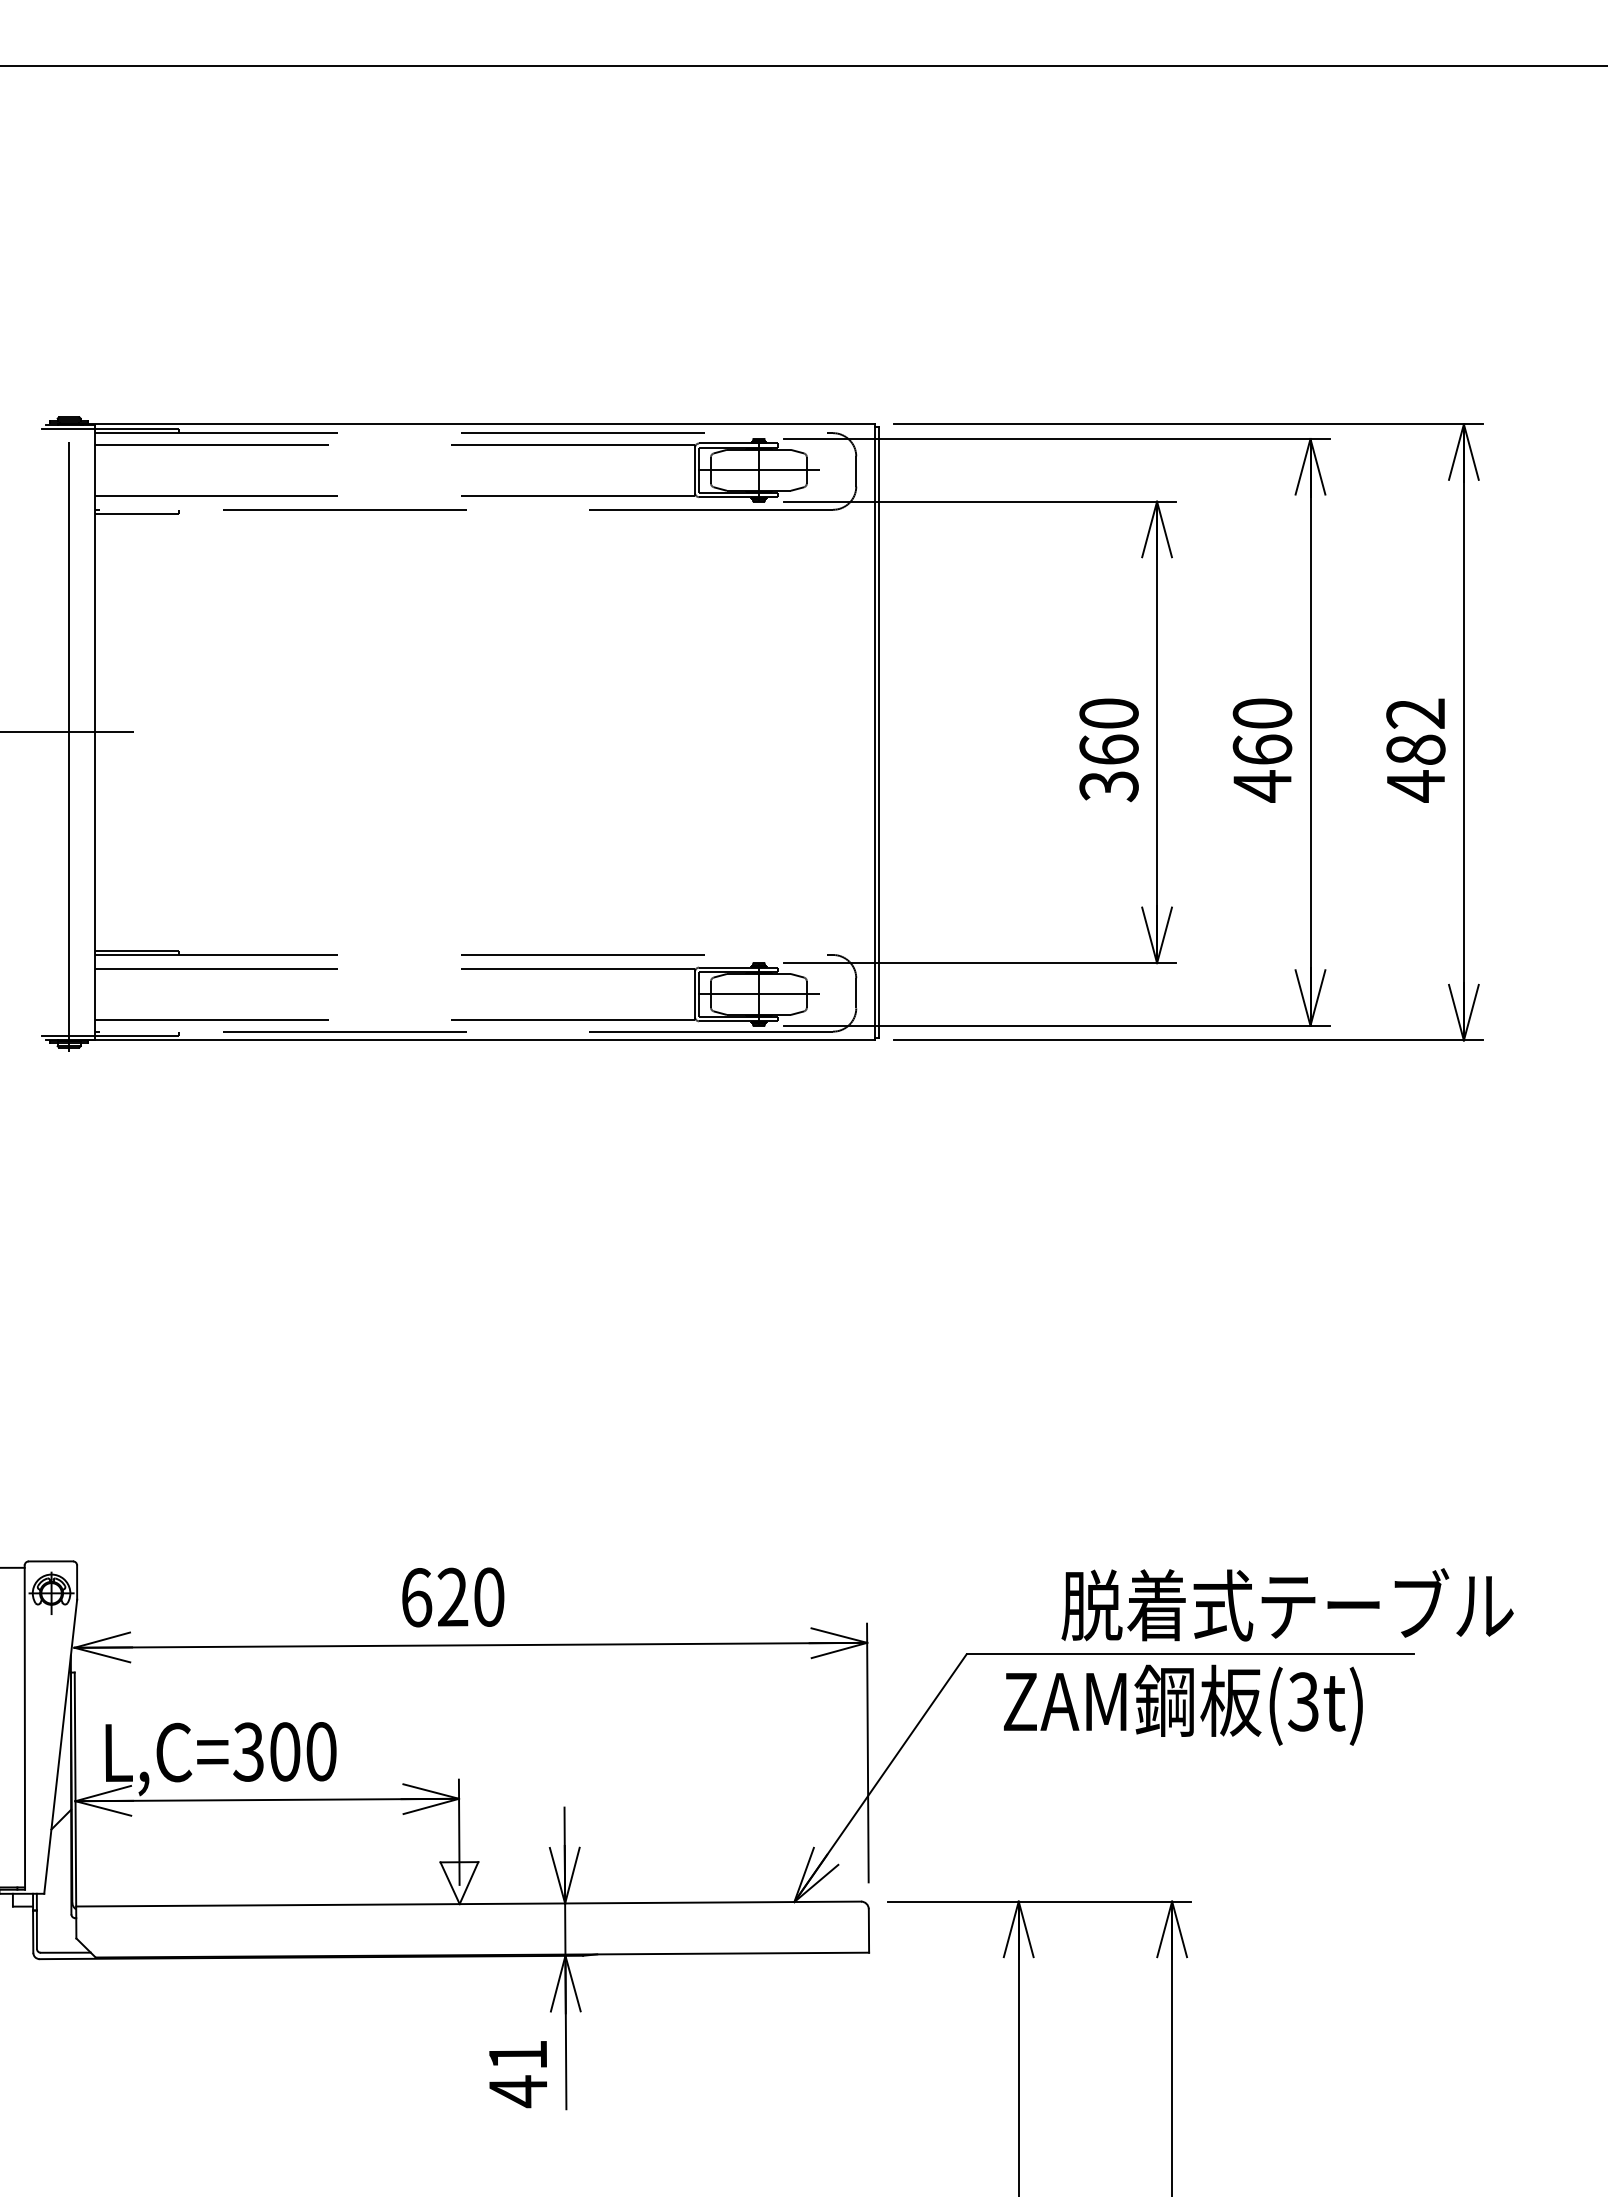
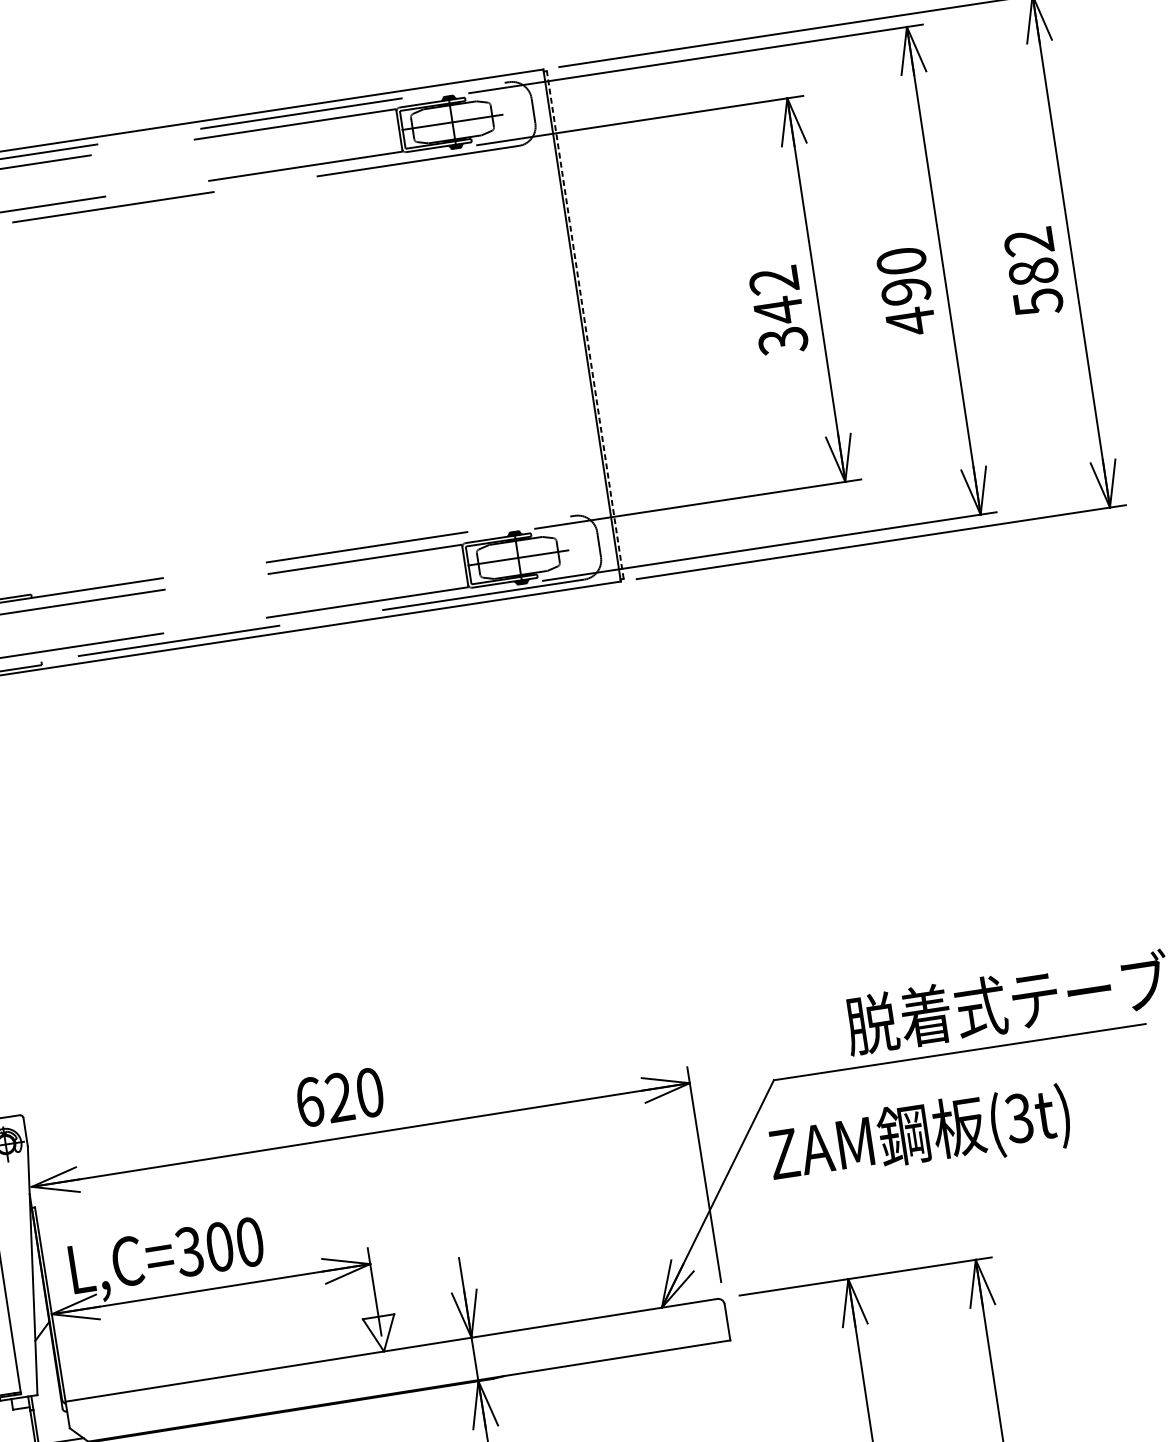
line: (879, 732) -> (585, 325), solid -> dashed
text: (1108, 732) -> (775, 296), 360 -> 342
text: (1262, 749) -> (906, 291), 460 -> 490
text: (1416, 786) -> (1038, 302), 482 -> 582
text: (1183, 1704) -> (919, 1135), moved

